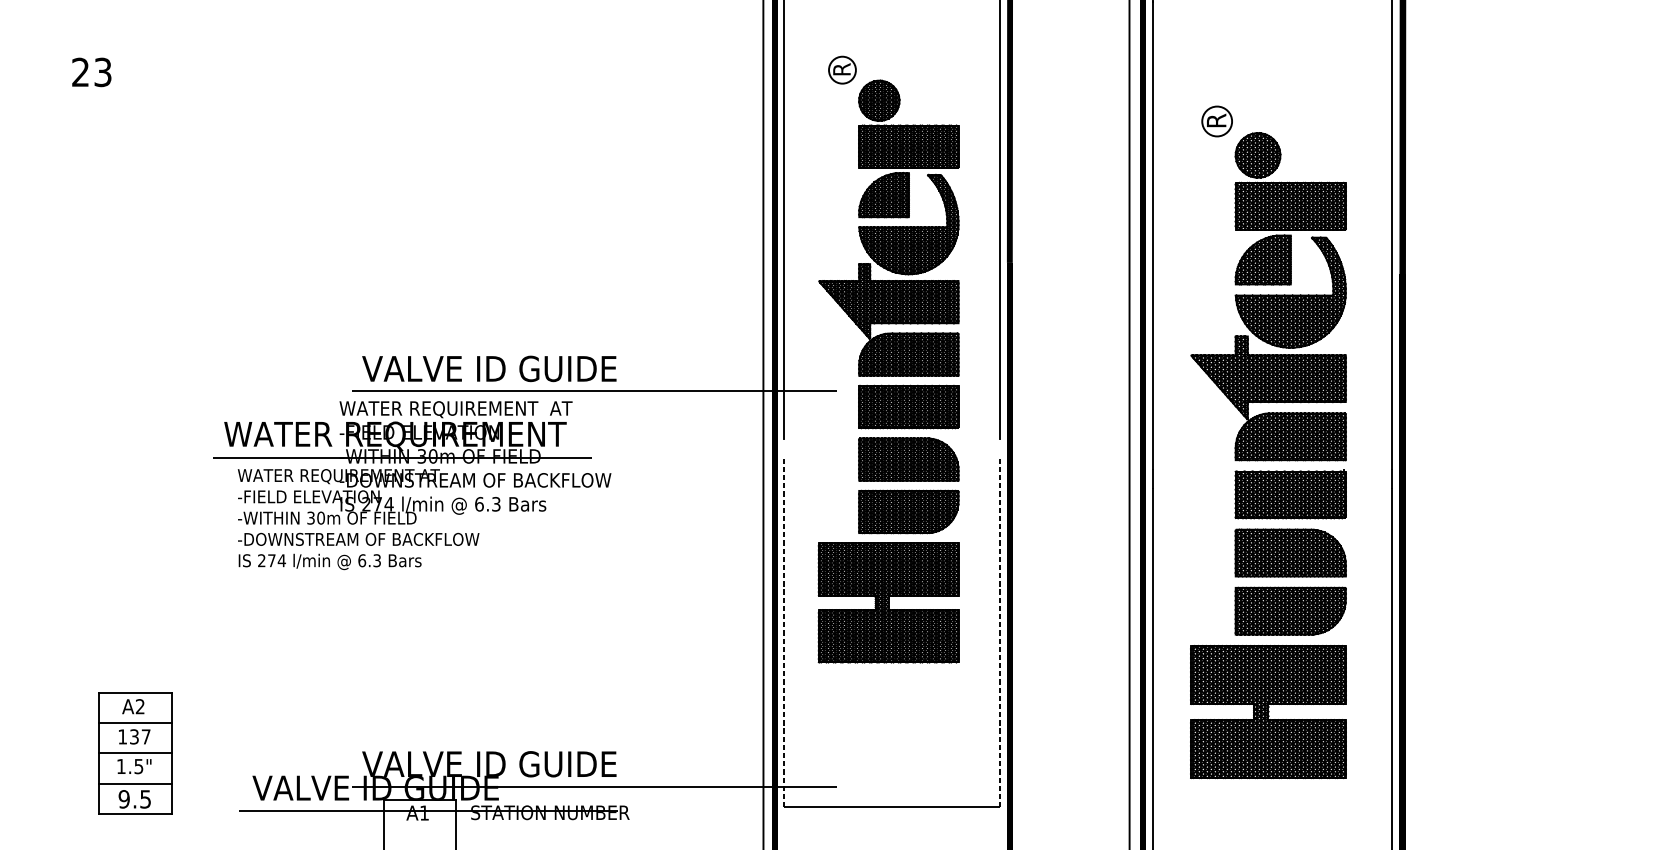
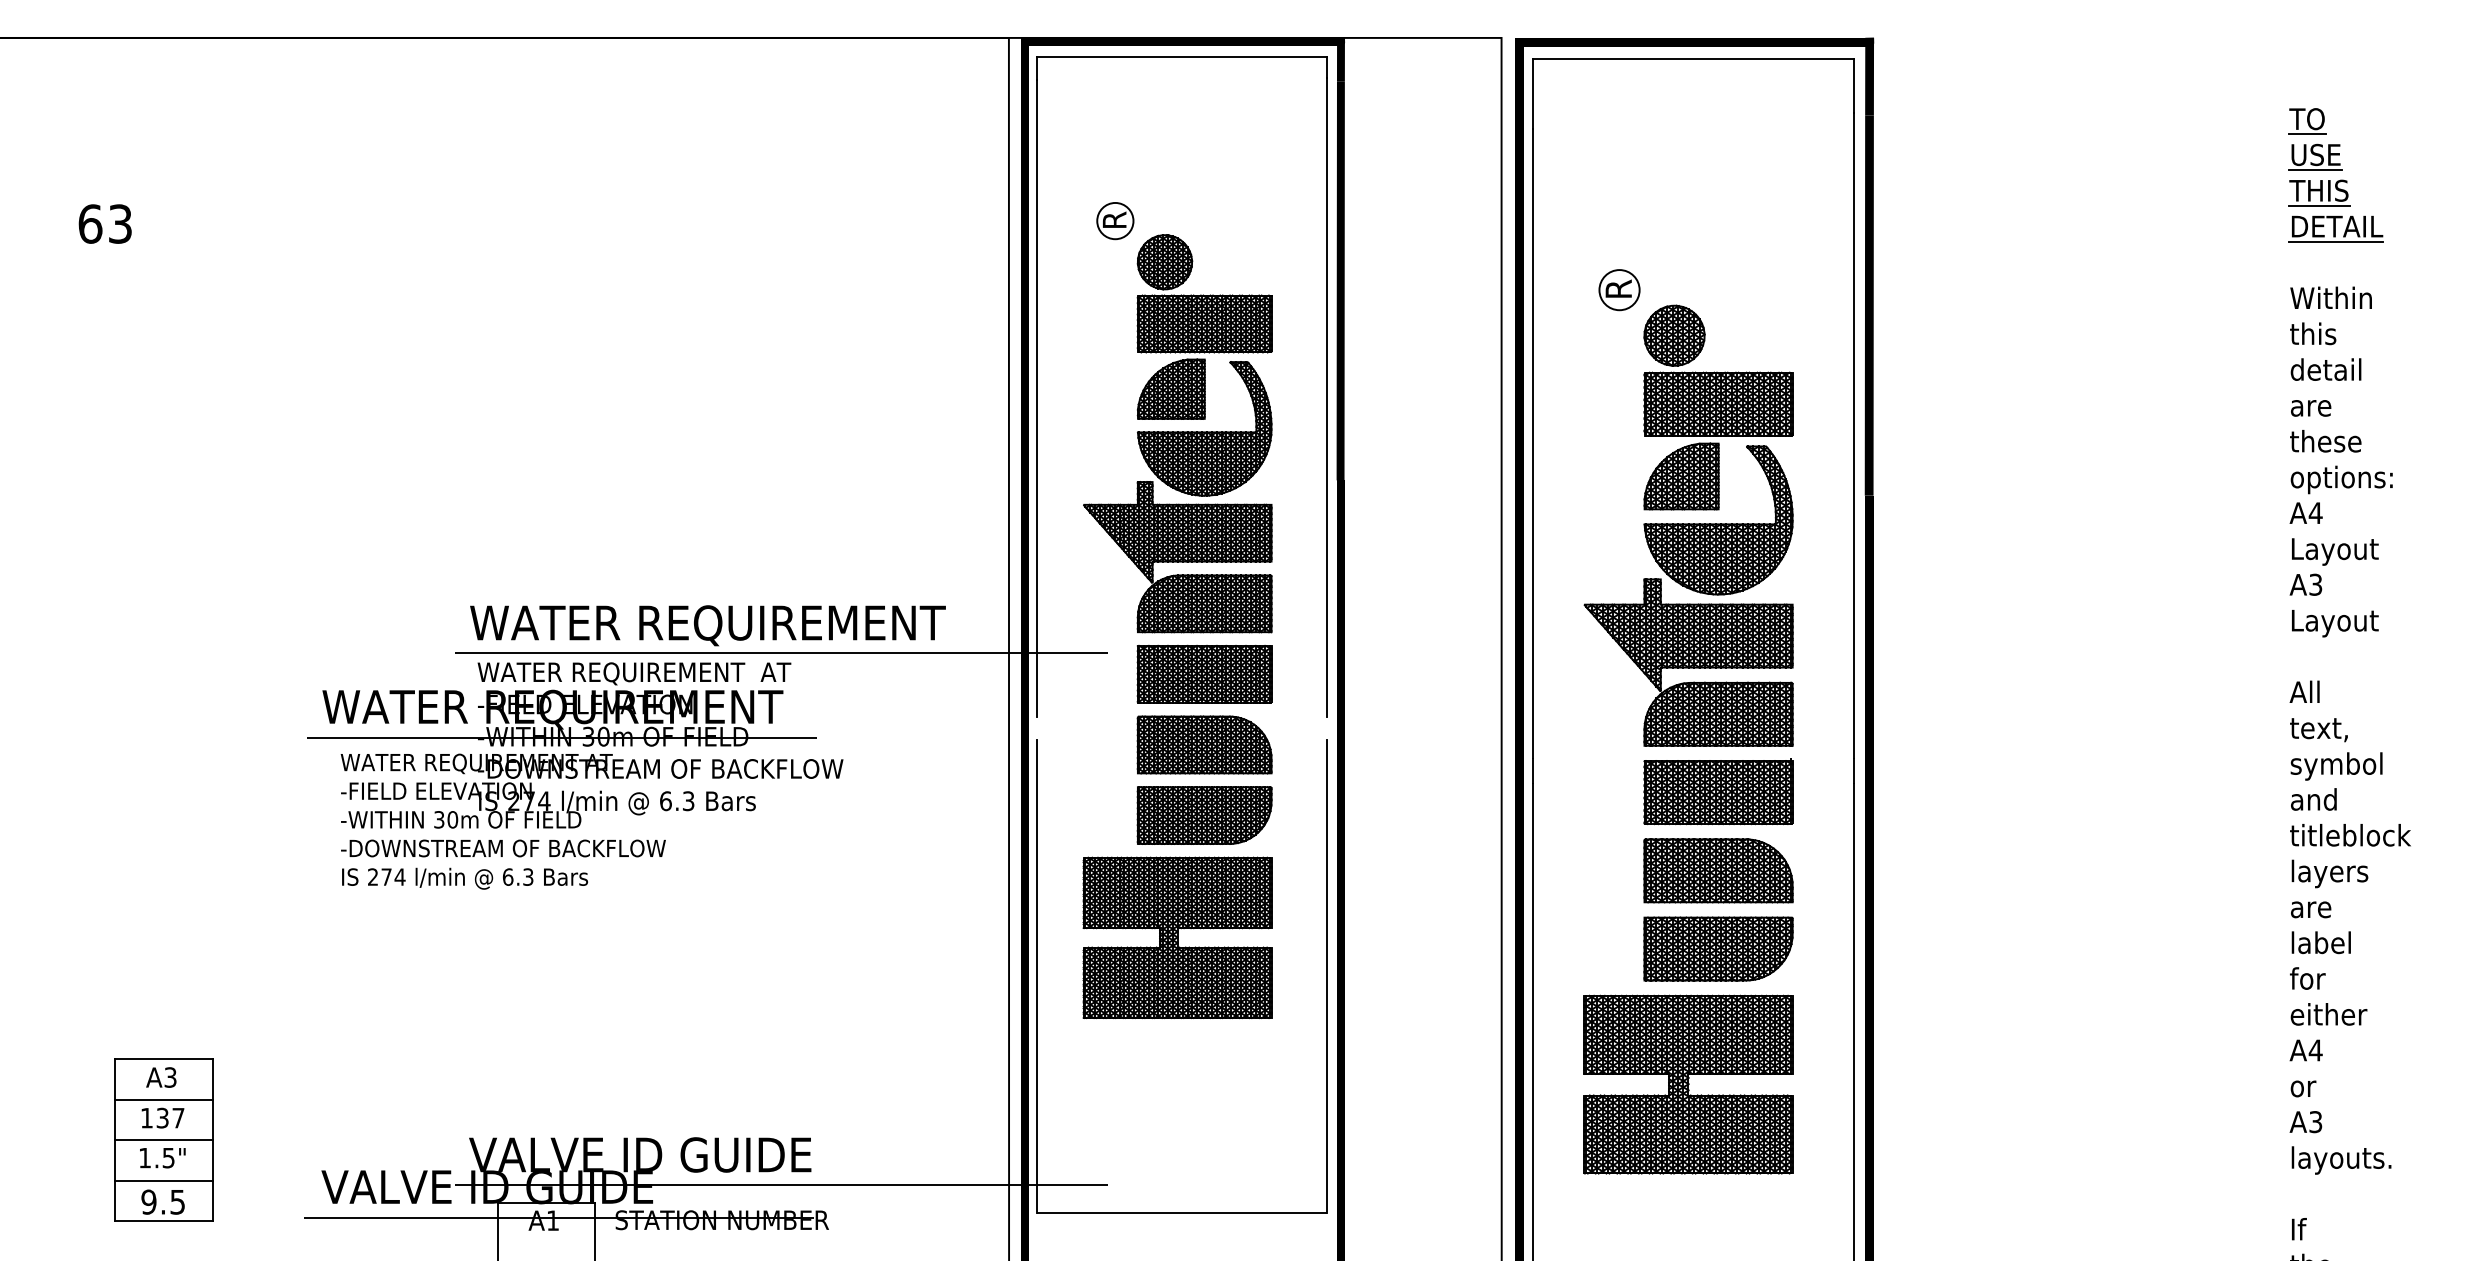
text: (80, 71) -> (90, 223), 23 -> 63
text: (539, 370) -> (707, 625), VALVE ID GUIDE -> WATER REQUIREMENT
part: (412, 485) -> (575, 775), moved
line: (784, 631) -> (1037, 976), dashed -> solid
line: (999, 631) -> (1326, 976), dashed -> solid
text: (140, 706) -> (170, 1077), A2 -> A3

